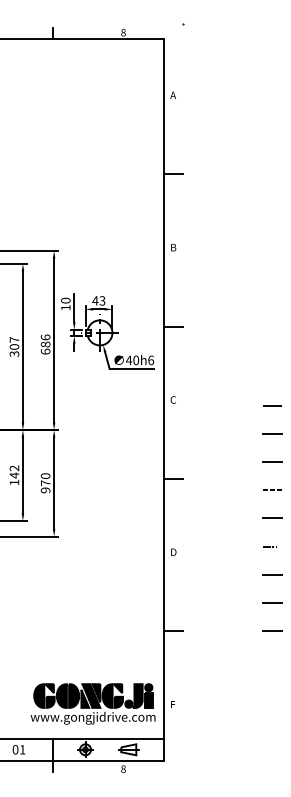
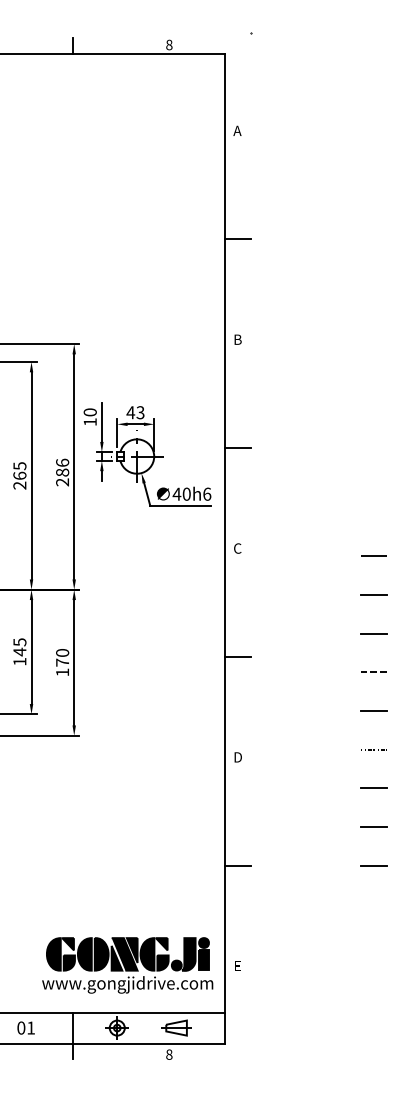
text: (14, 346) -> (19, 475), 307 -> 265
text: (45, 351) -> (62, 482), 686 -> 286
text: (14, 468) -> (19, 642), 142 -> 145
text: (45, 490) -> (62, 672), 970 -> 170

